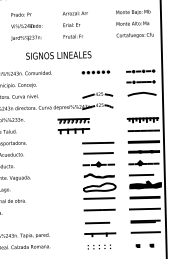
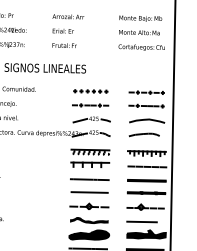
line: (96, 83) -> (90, 105), added
curve: (140, 105) -> (144, 135), added
part: (73, 126) -> (89, 158), moved
fill: (99, 187) -> (88, 235), added

